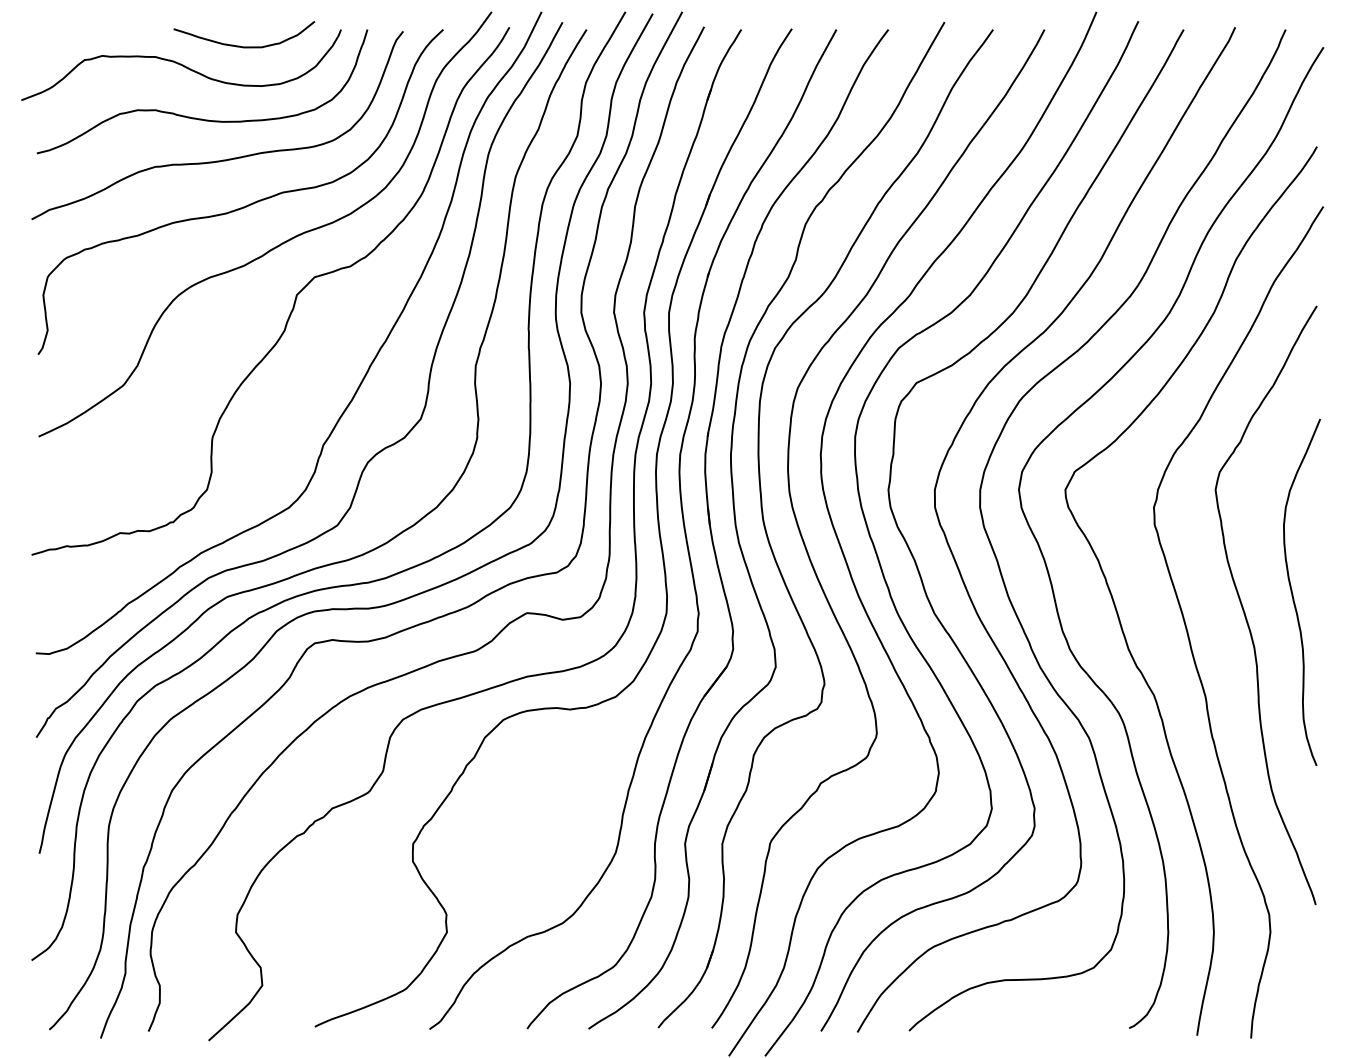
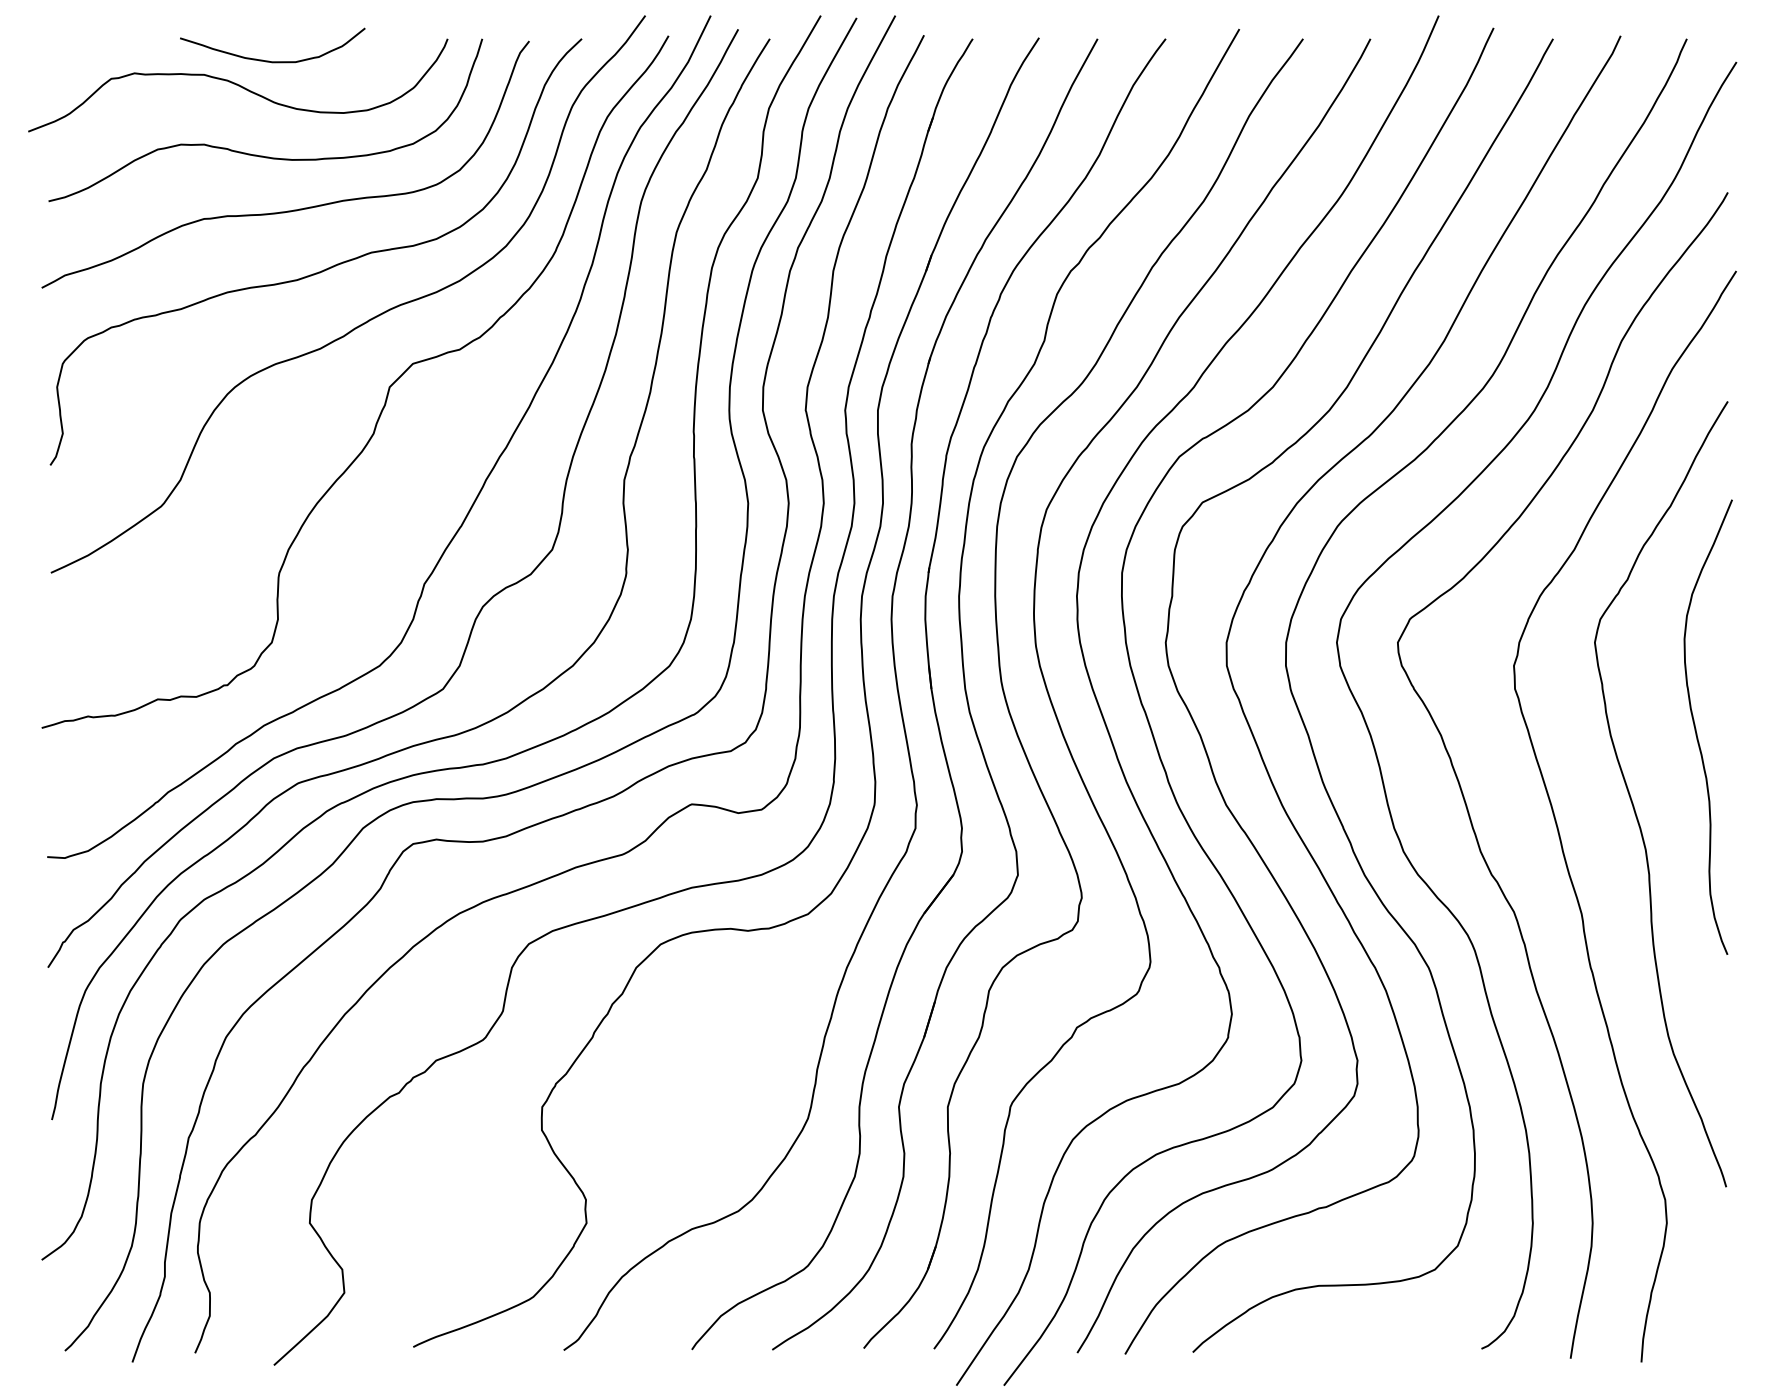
curve: (241, 46) -> (269, 60), moved
curve: (1293, 593) -> (1696, 728), moved

